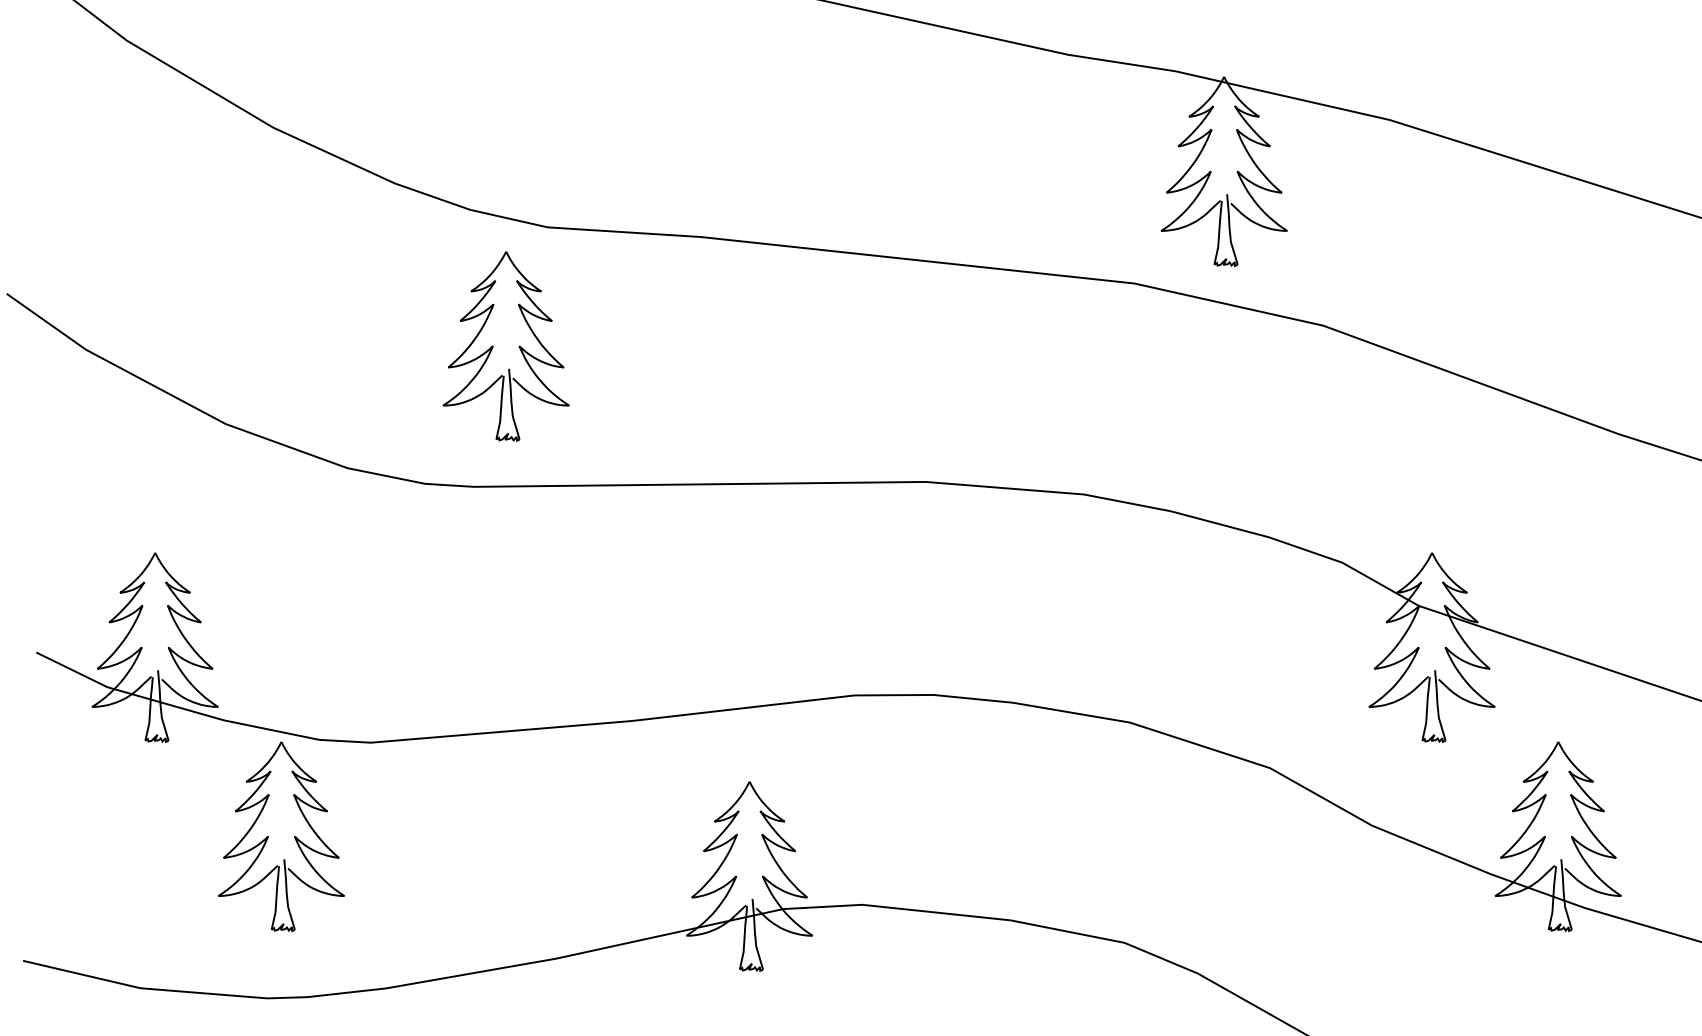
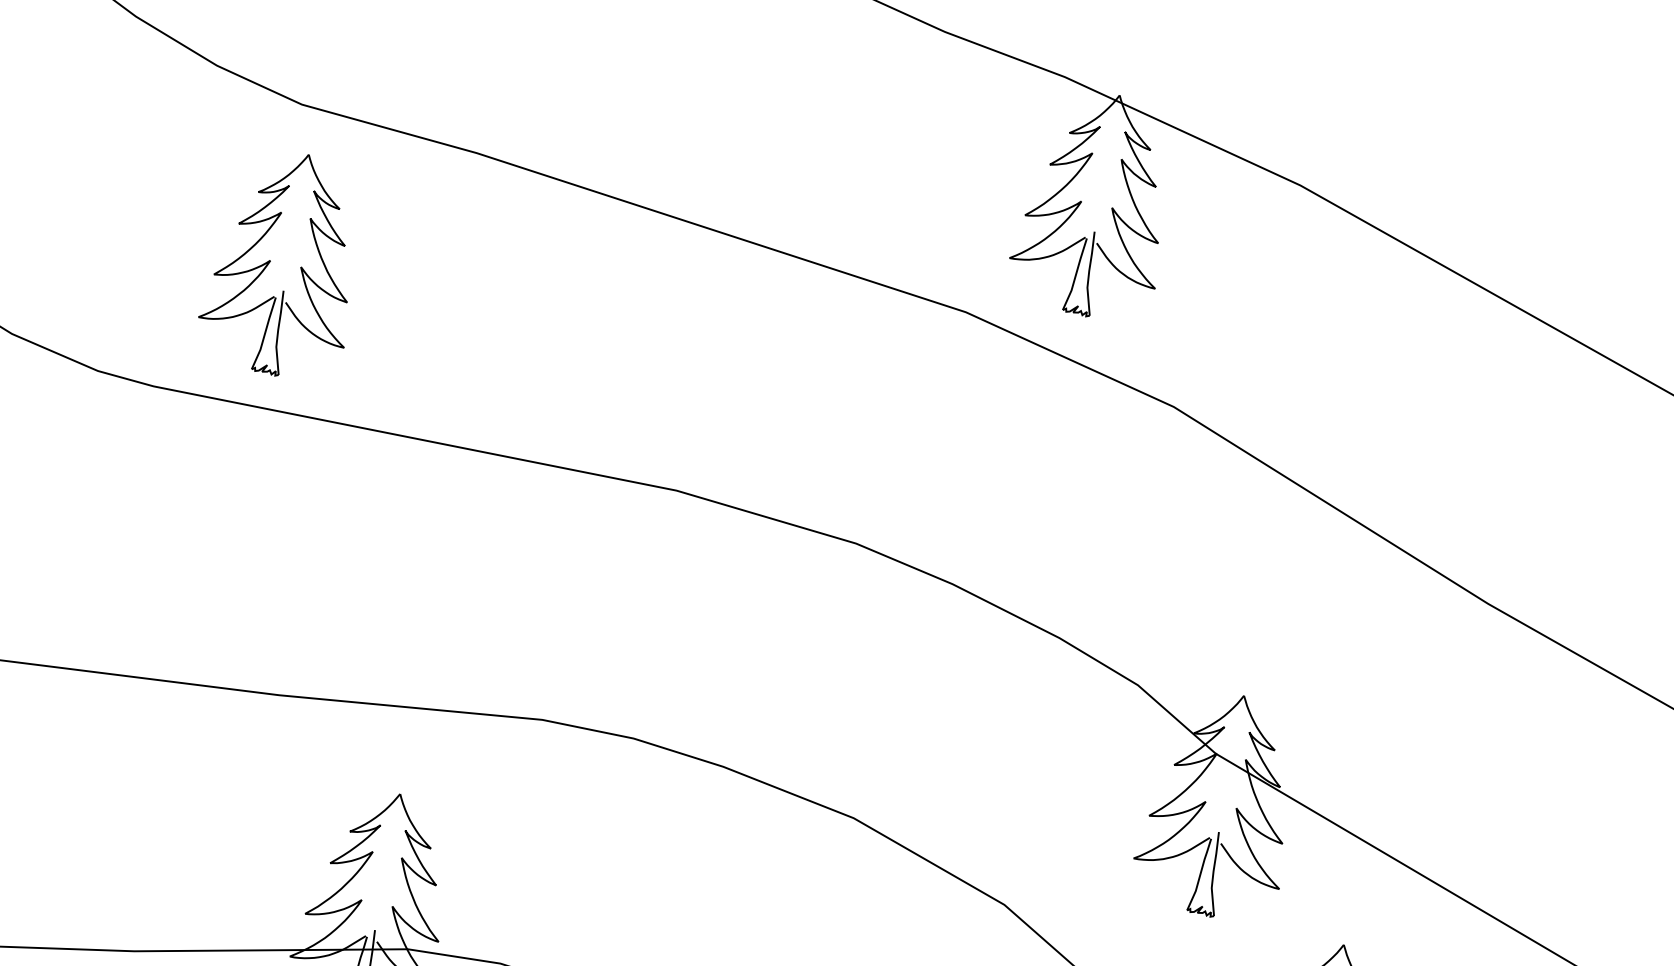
part: (493, 346) -> (271, 261), moved

